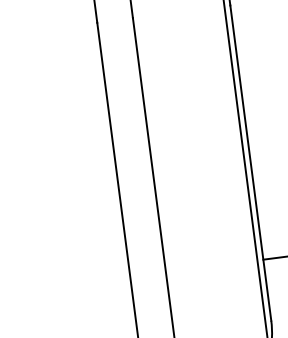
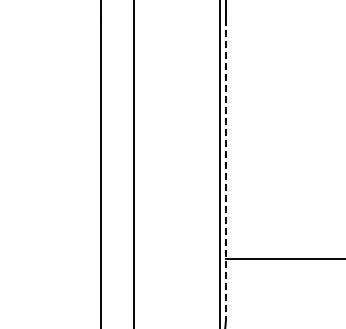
line: (251, 163) -> (226, 167), solid -> dashed

